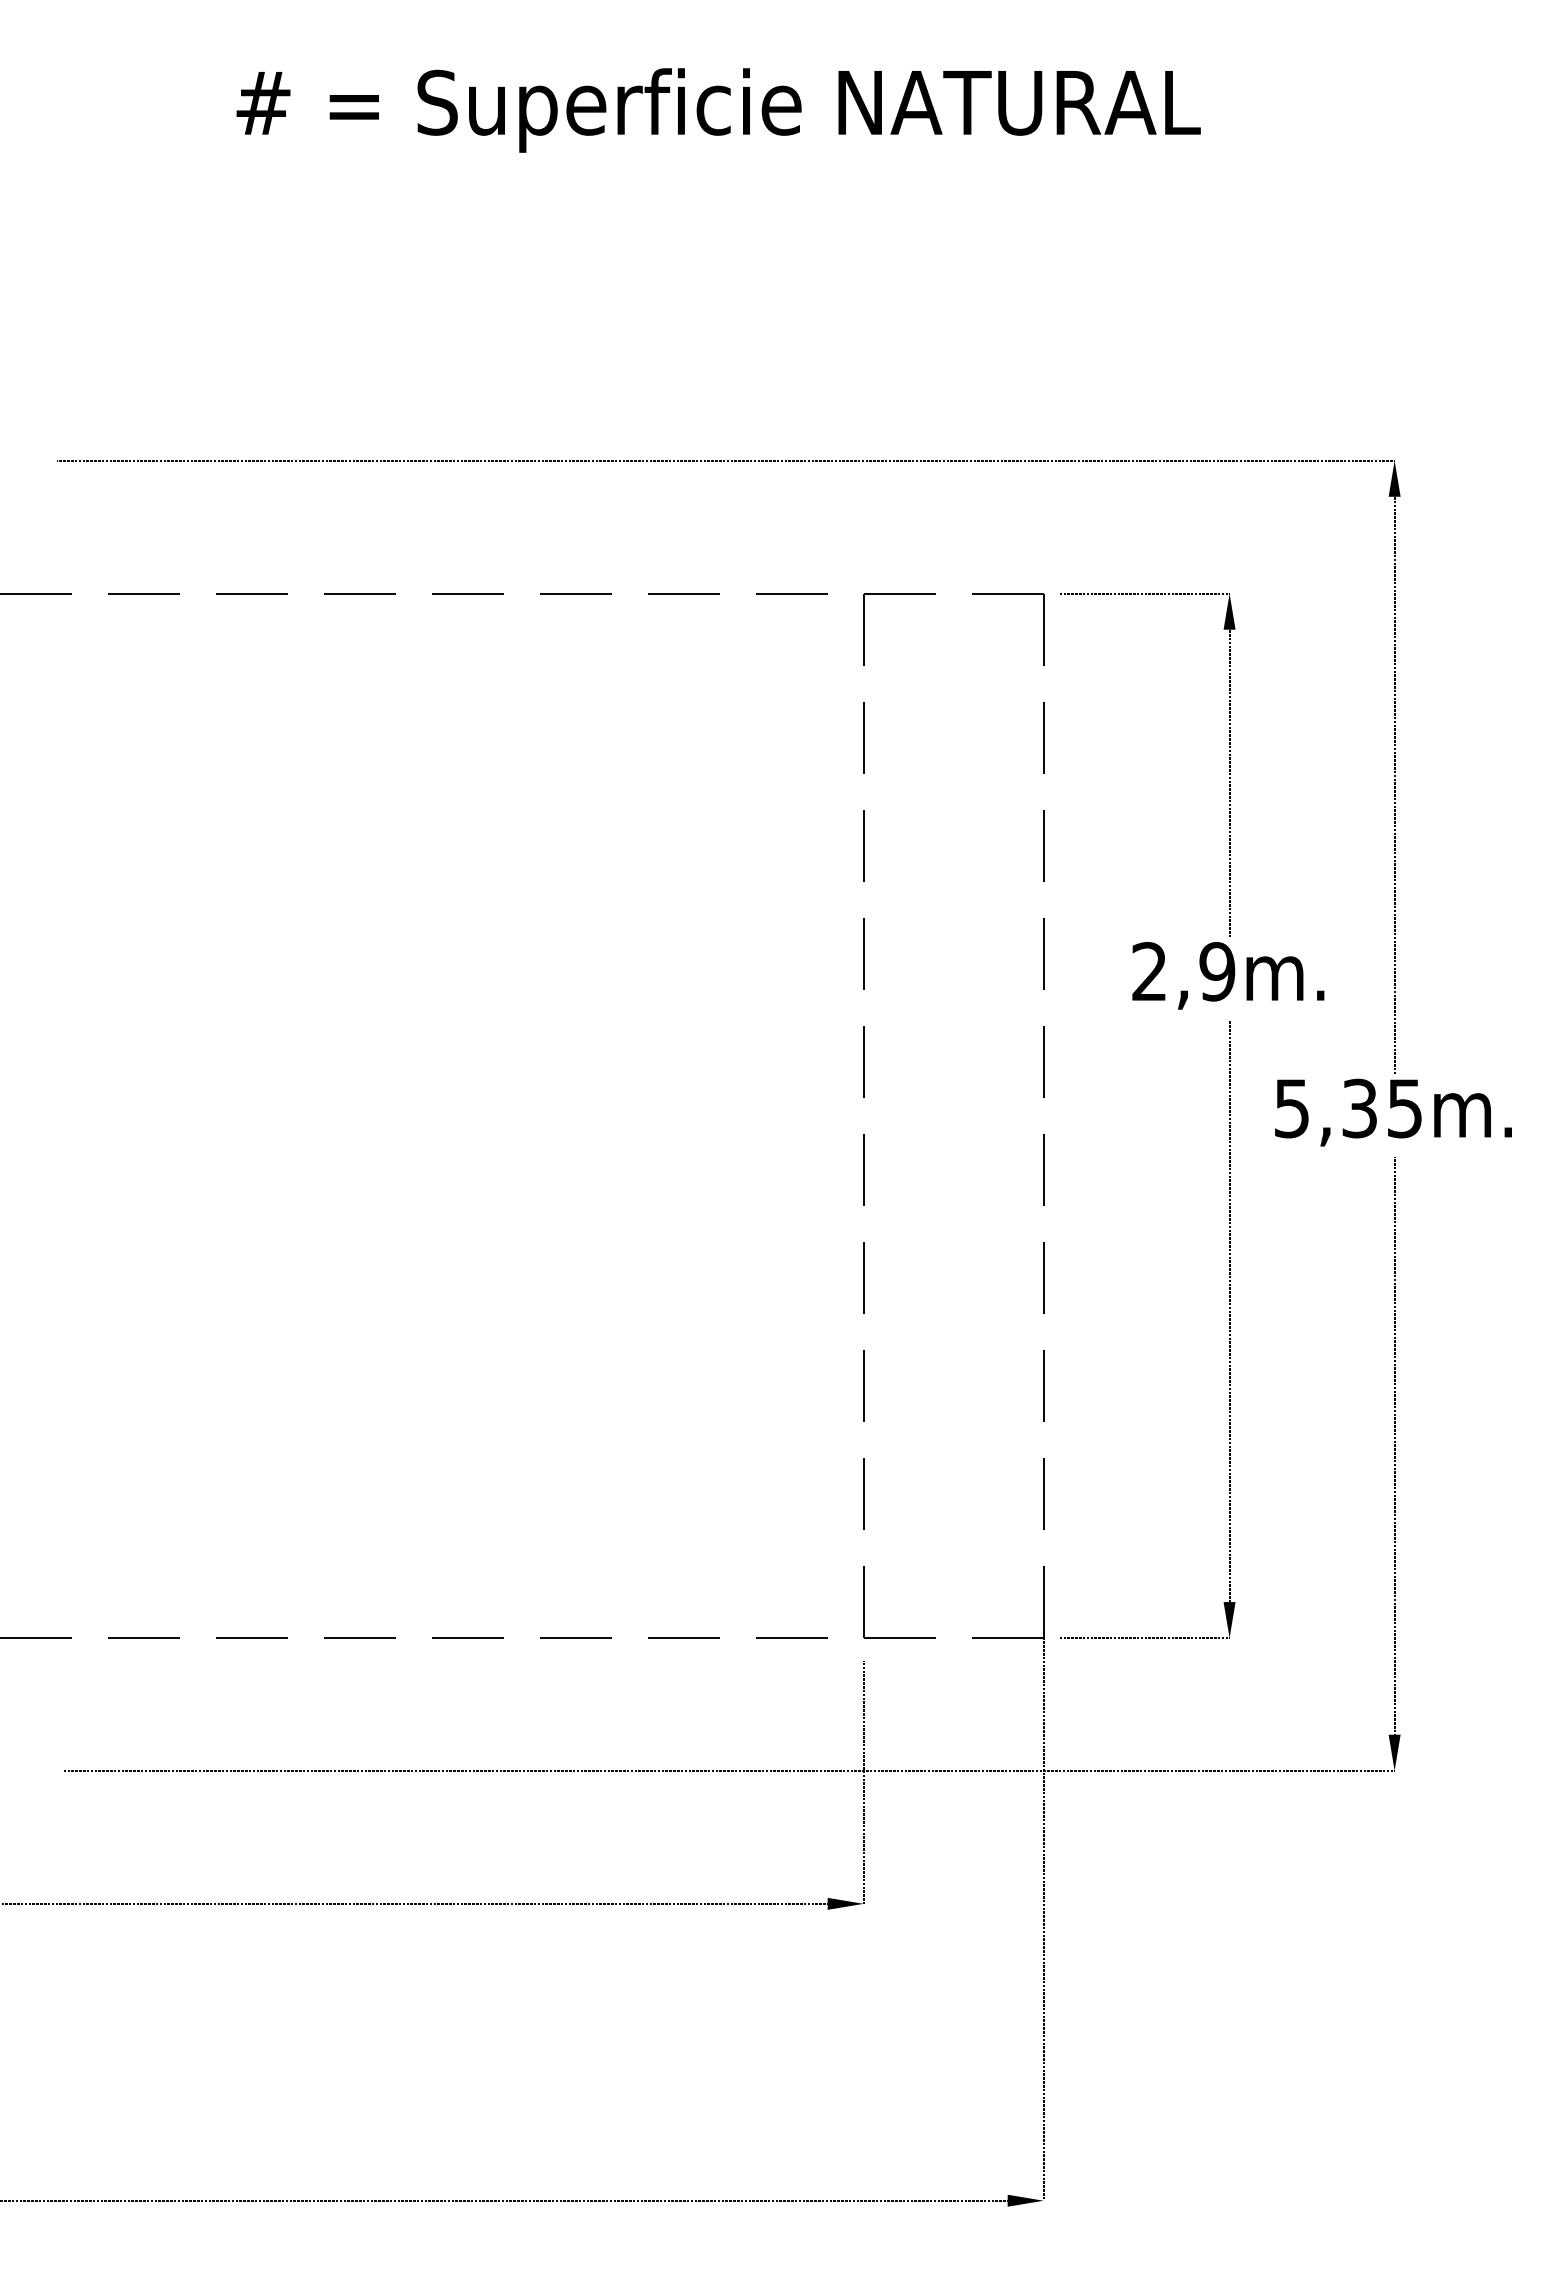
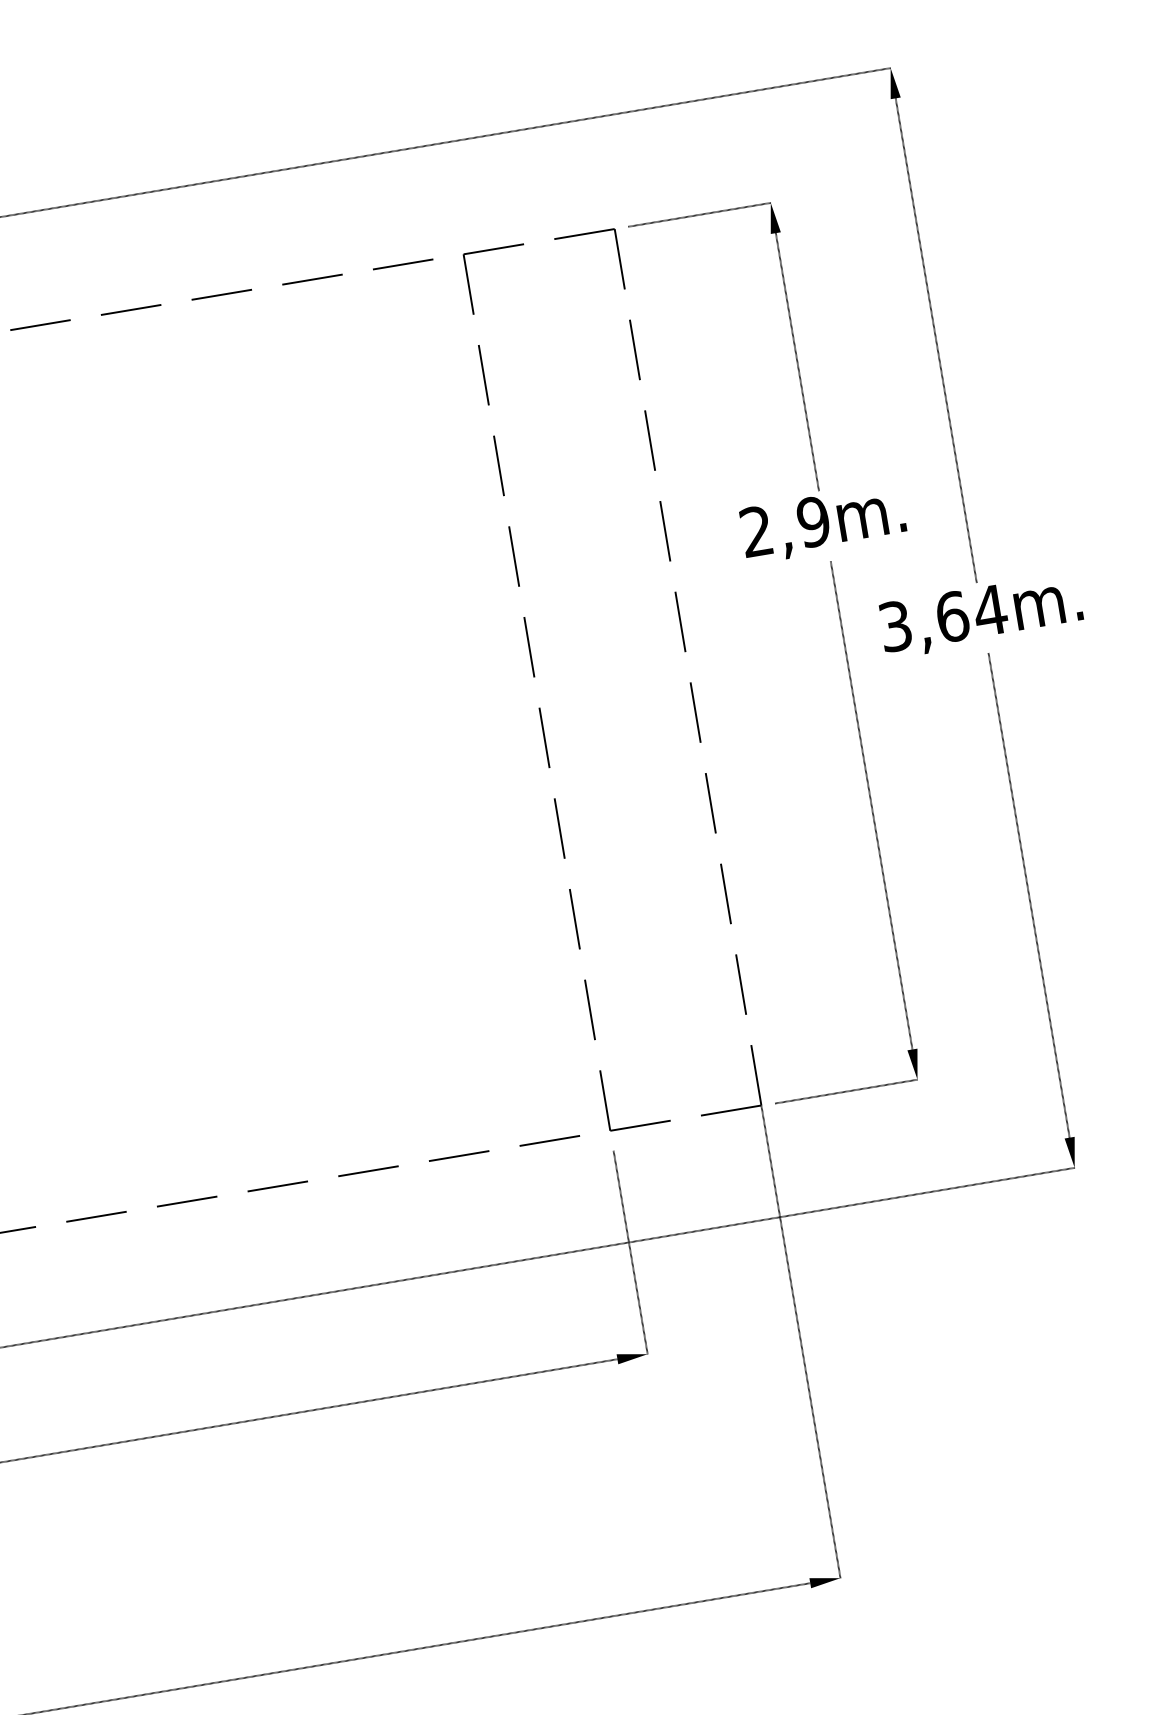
text: (1349, 1108) -> (943, 618), 5,35m. -> 3,64m.

